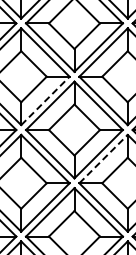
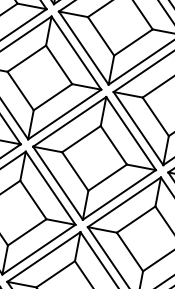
line: (45, 100) -> (64, 113), dashed -> solid
line: (103, 158) -> (124, 201), dashed -> solid

